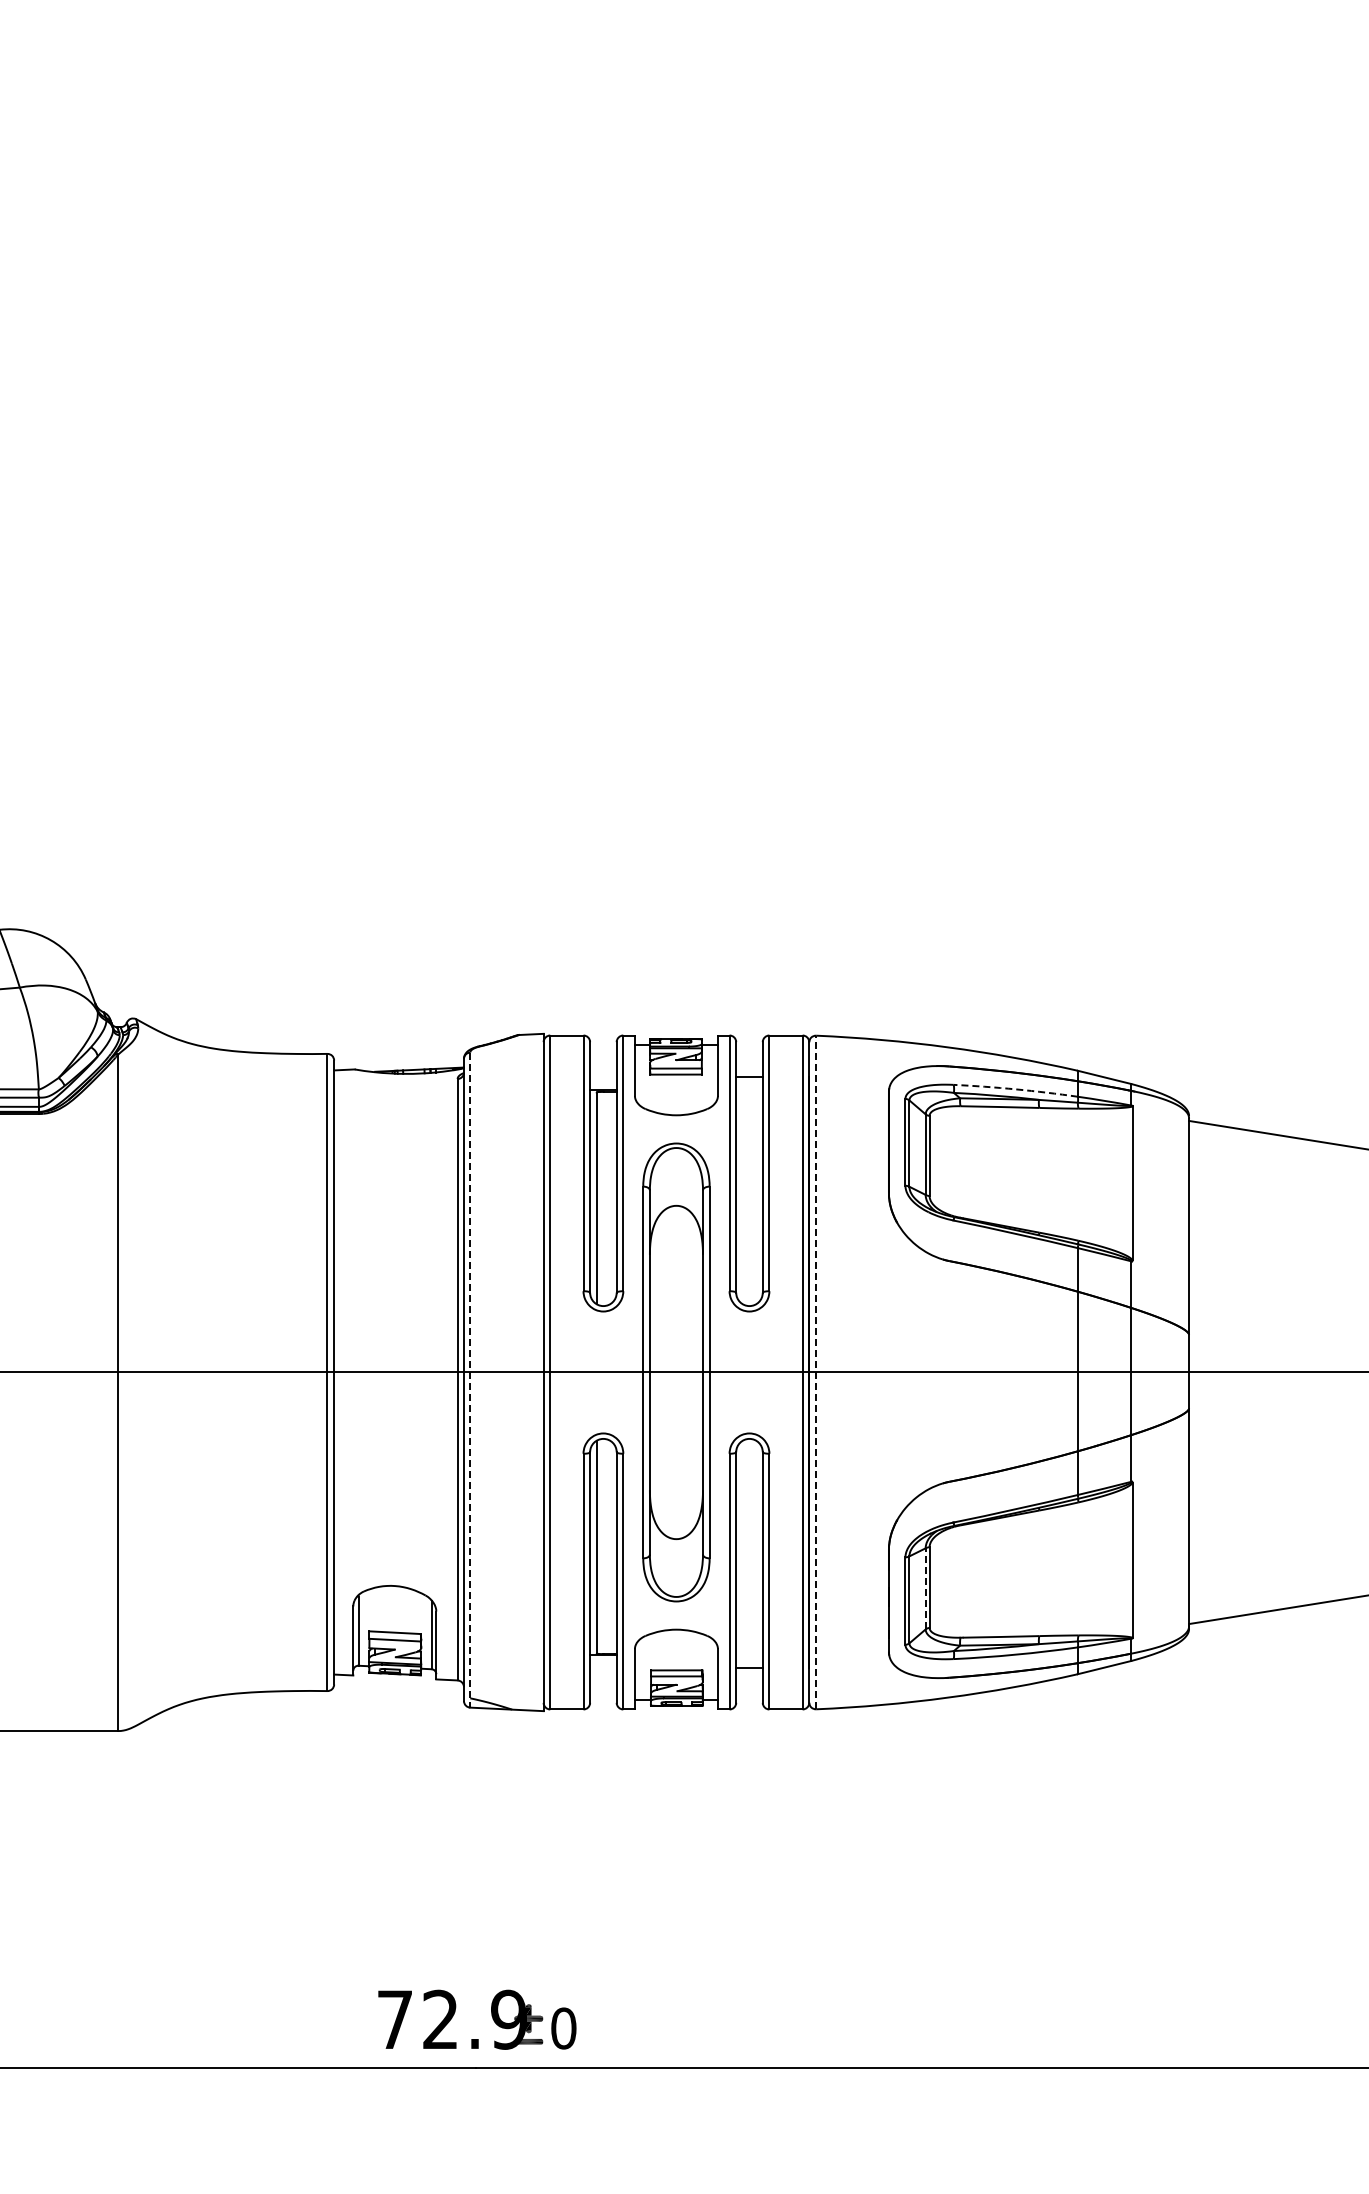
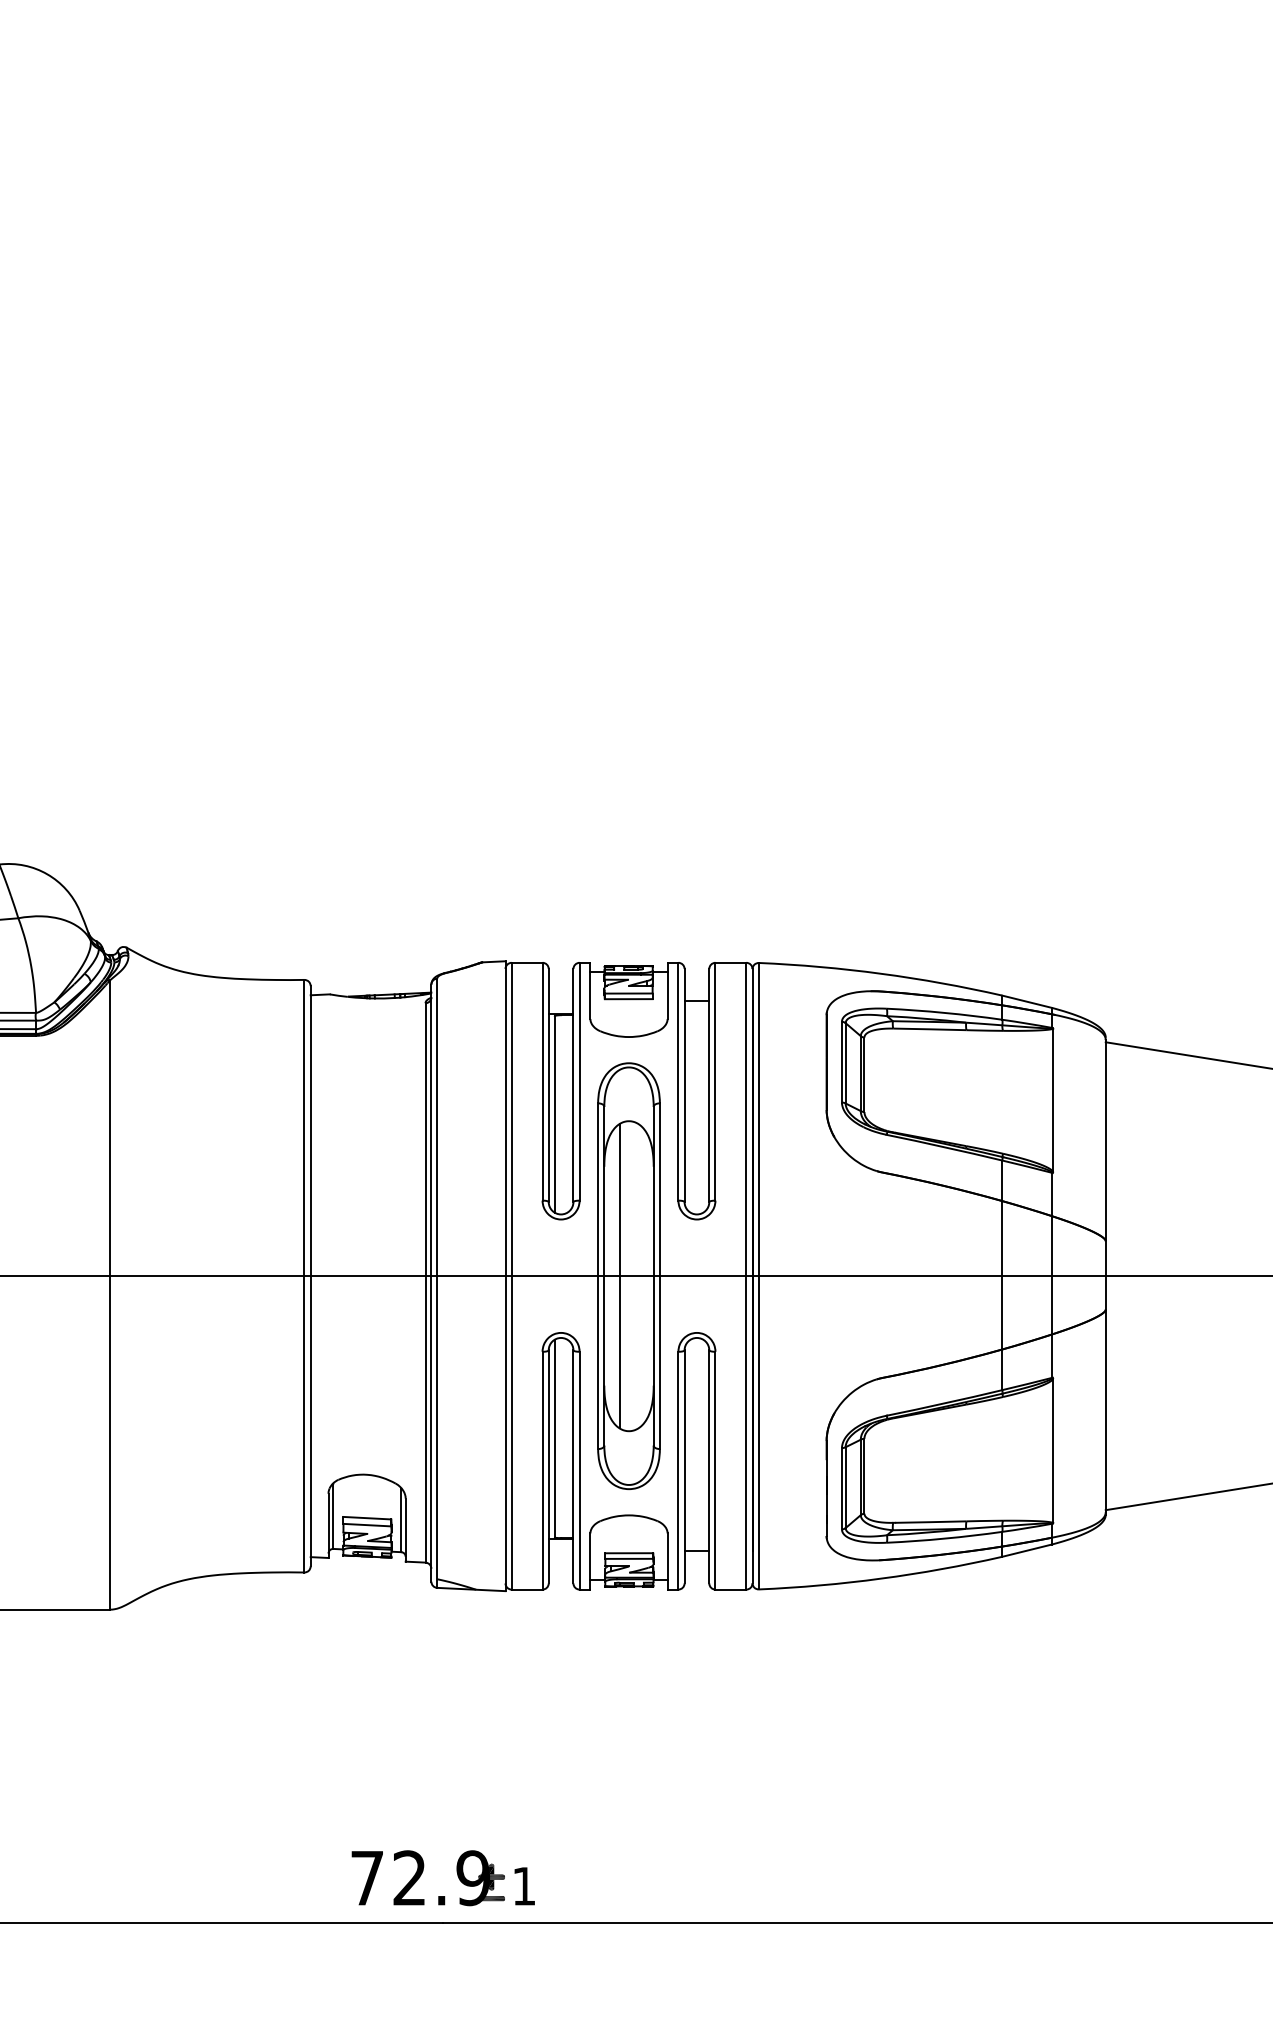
arc: (1015, 1089) -> (944, 1013), dashed -> solid
line: (666, 1372) -> (619, 1276), added
line: (816, 1372) -> (759, 1276), dashed -> solid
line: (470, 1380) -> (437, 1283), dashed -> solid
line: (925, 1588) -> (860, 1477), dashed -> solid
text: (563, 2028) -> (523, 1886), 0 -> 1

